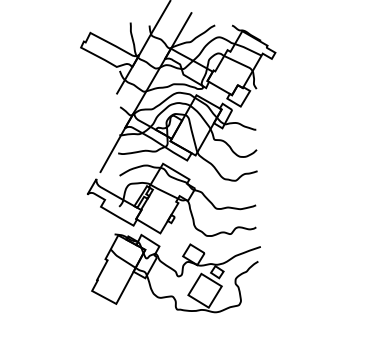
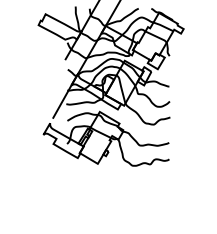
part: (175, 273) -> (109, 193), removed

